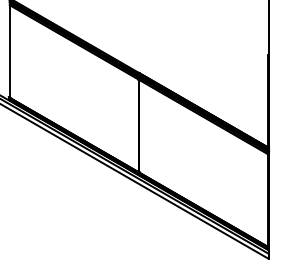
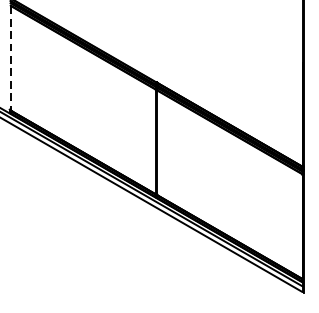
line: (9, 51) -> (10, 58), solid -> dashed

